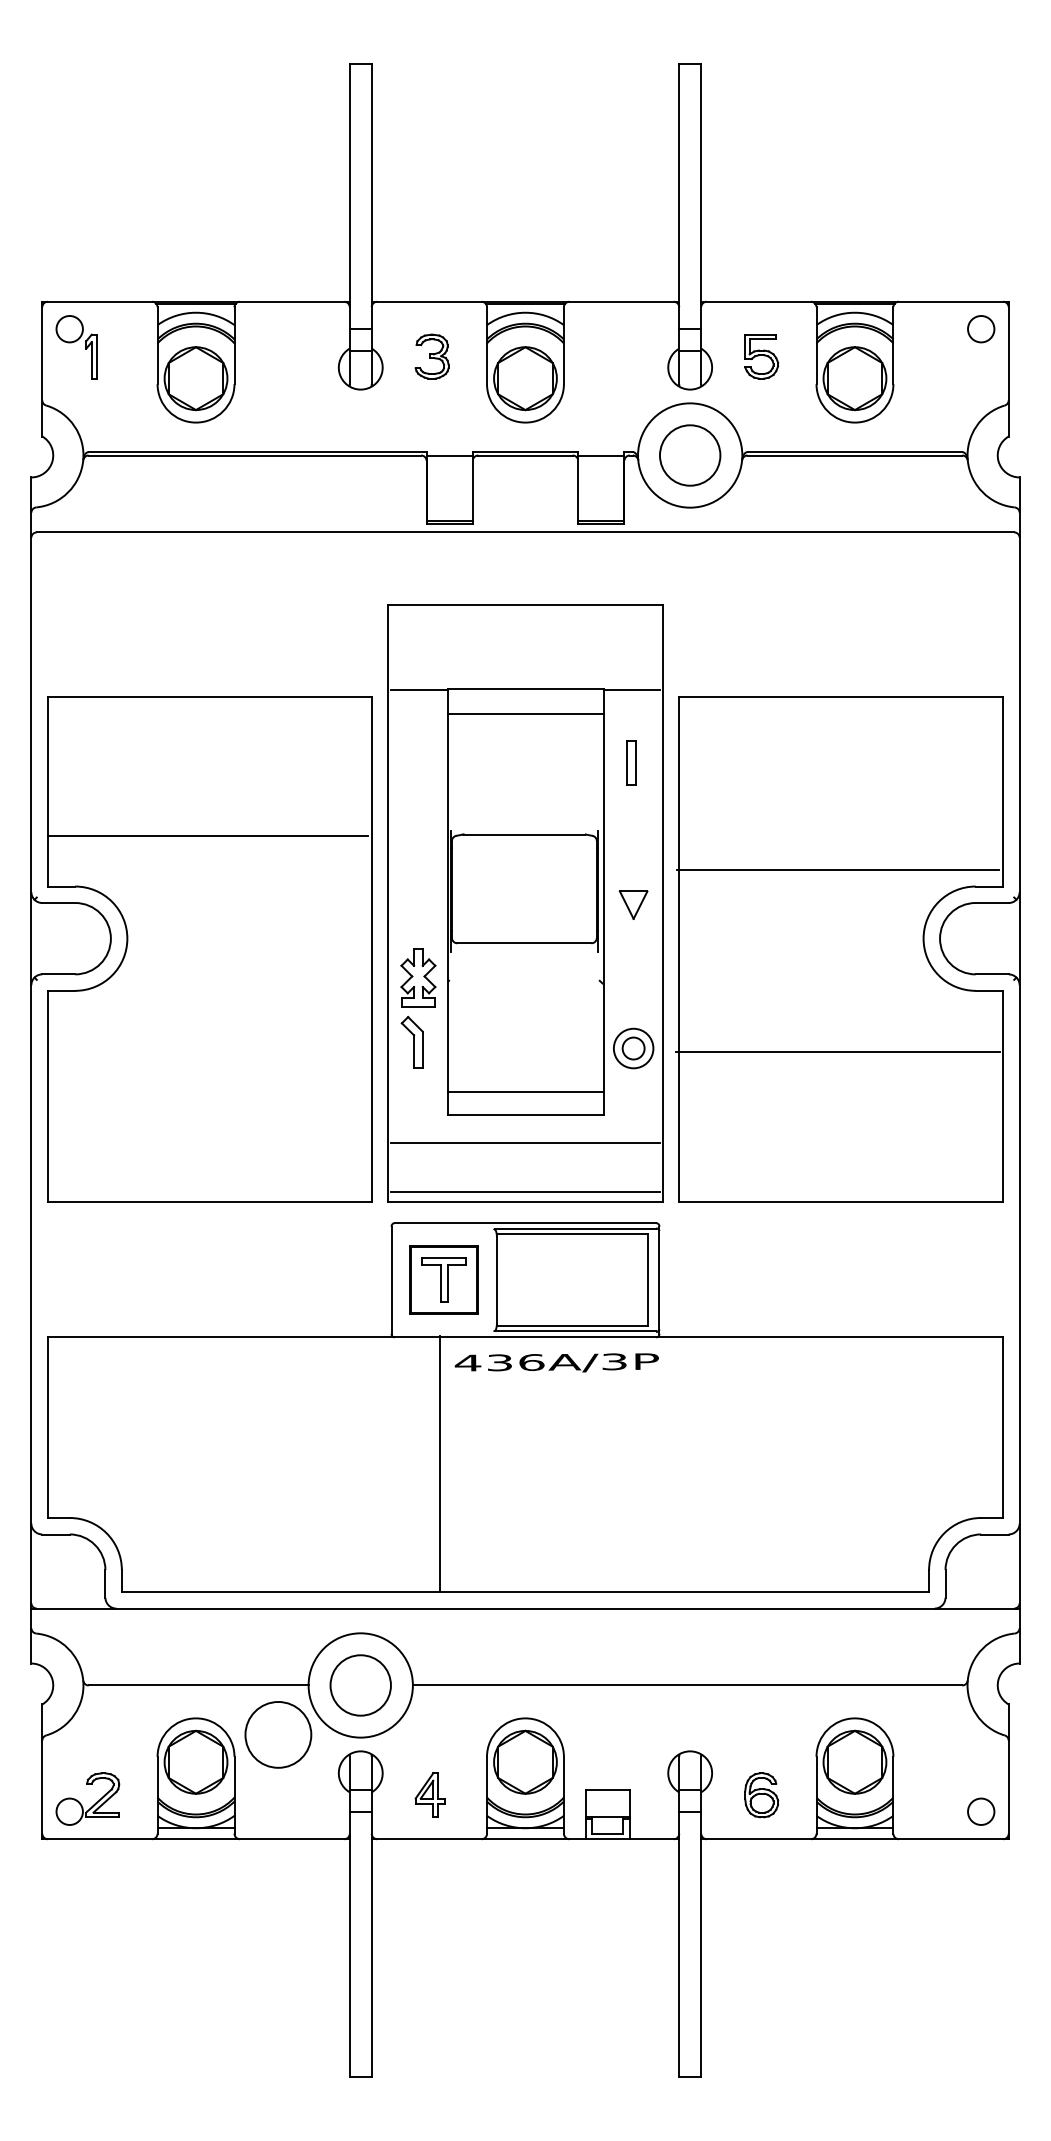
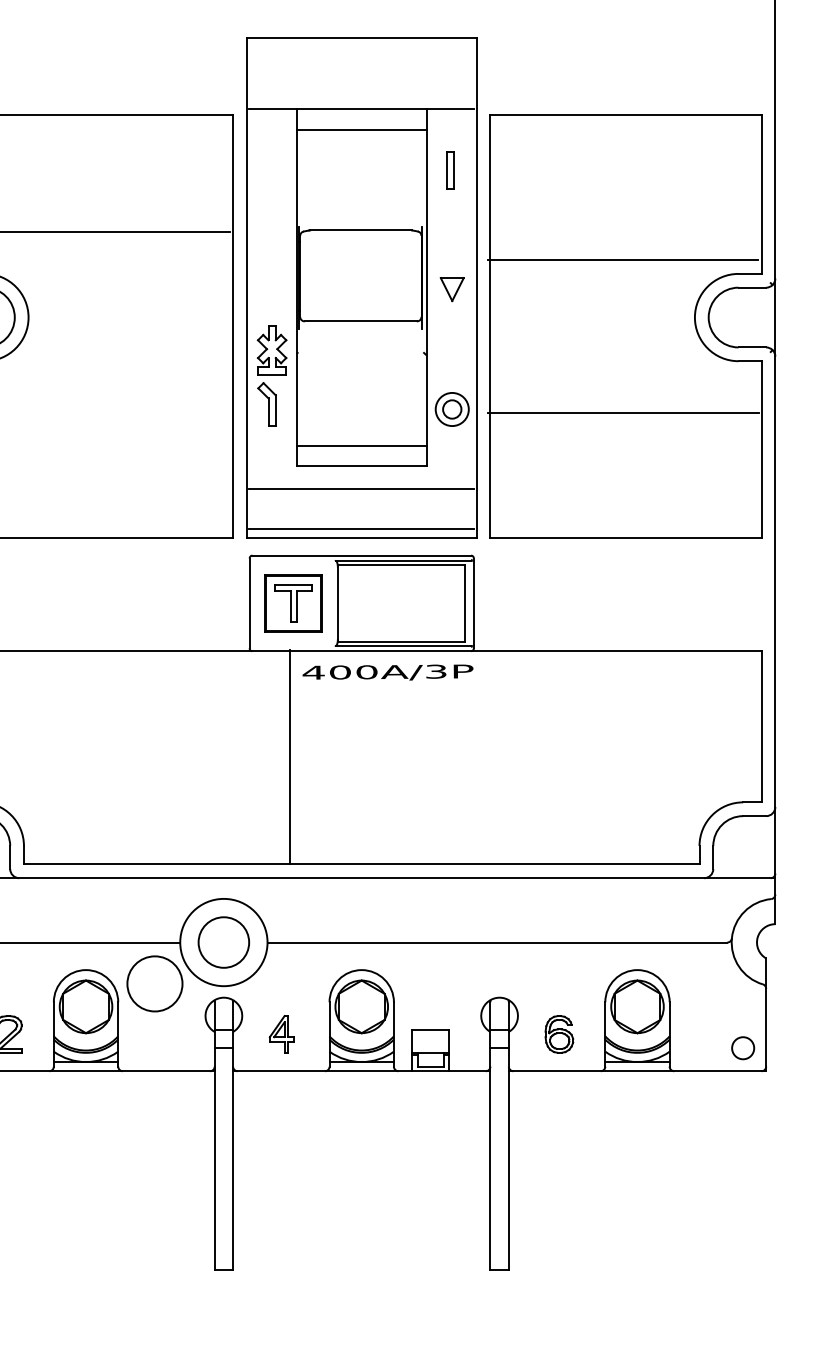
text: (515, 1362) -> (353, 672), 436A/3P -> 400A/3P

